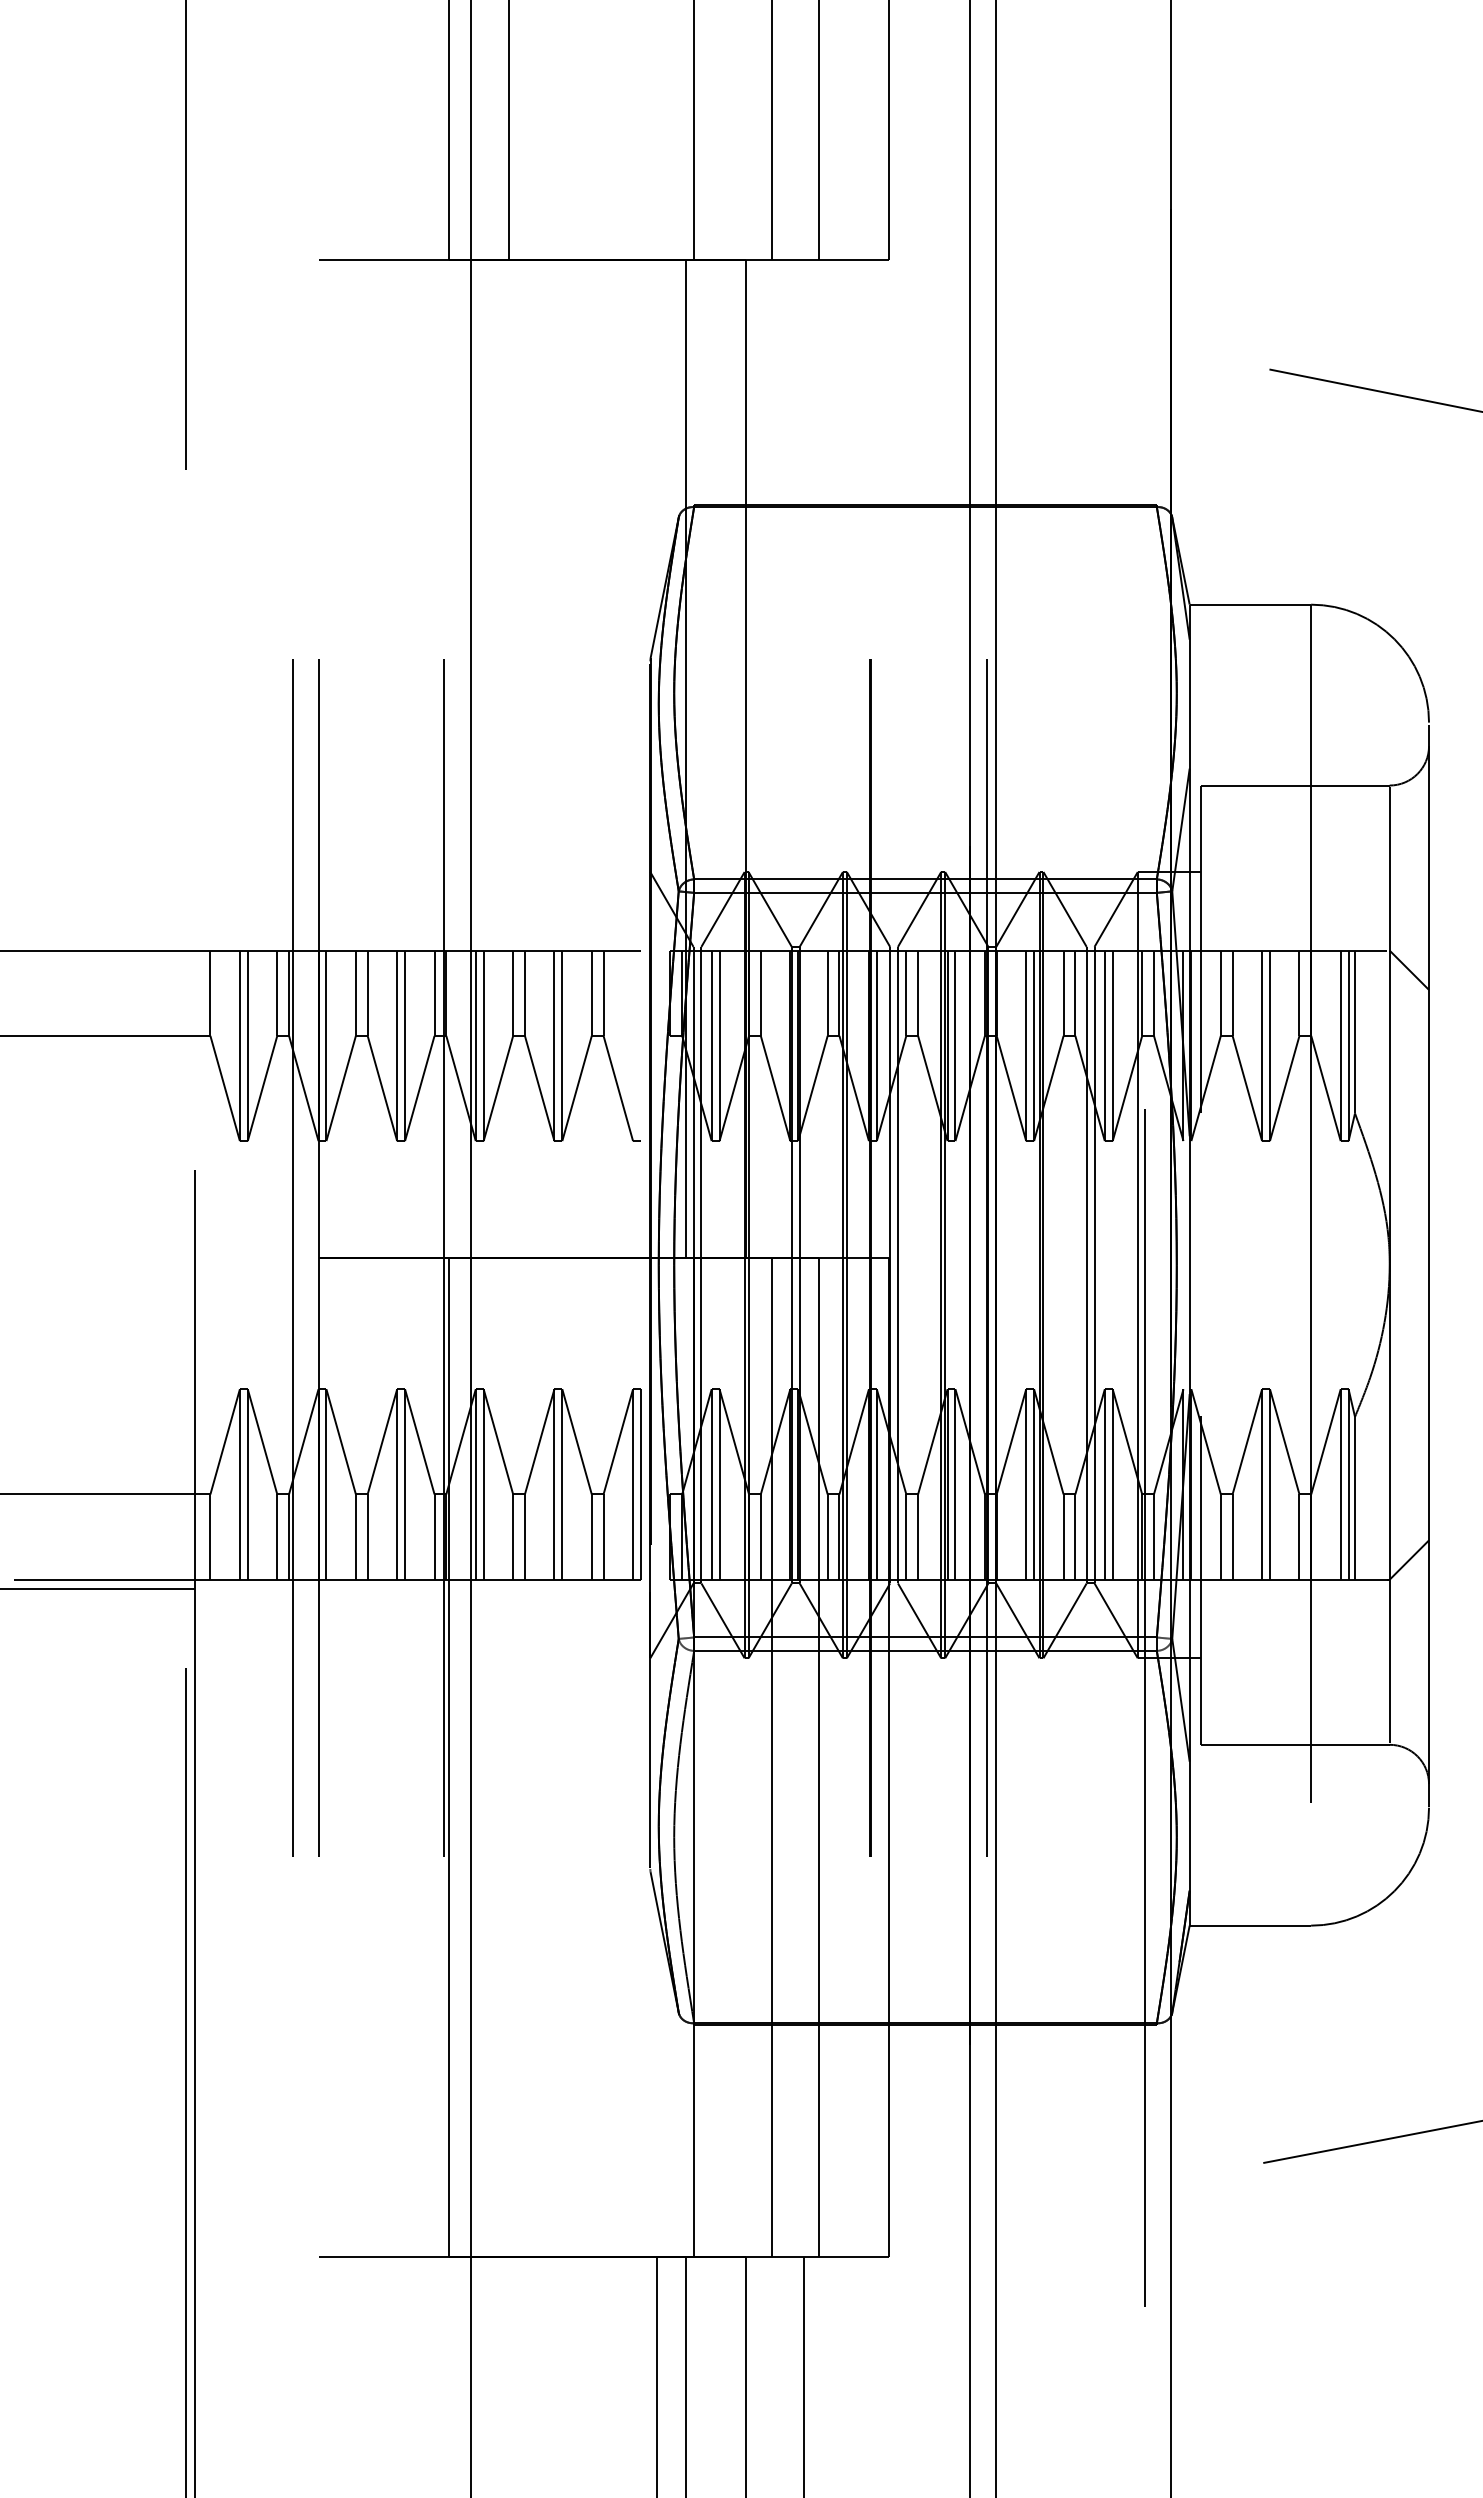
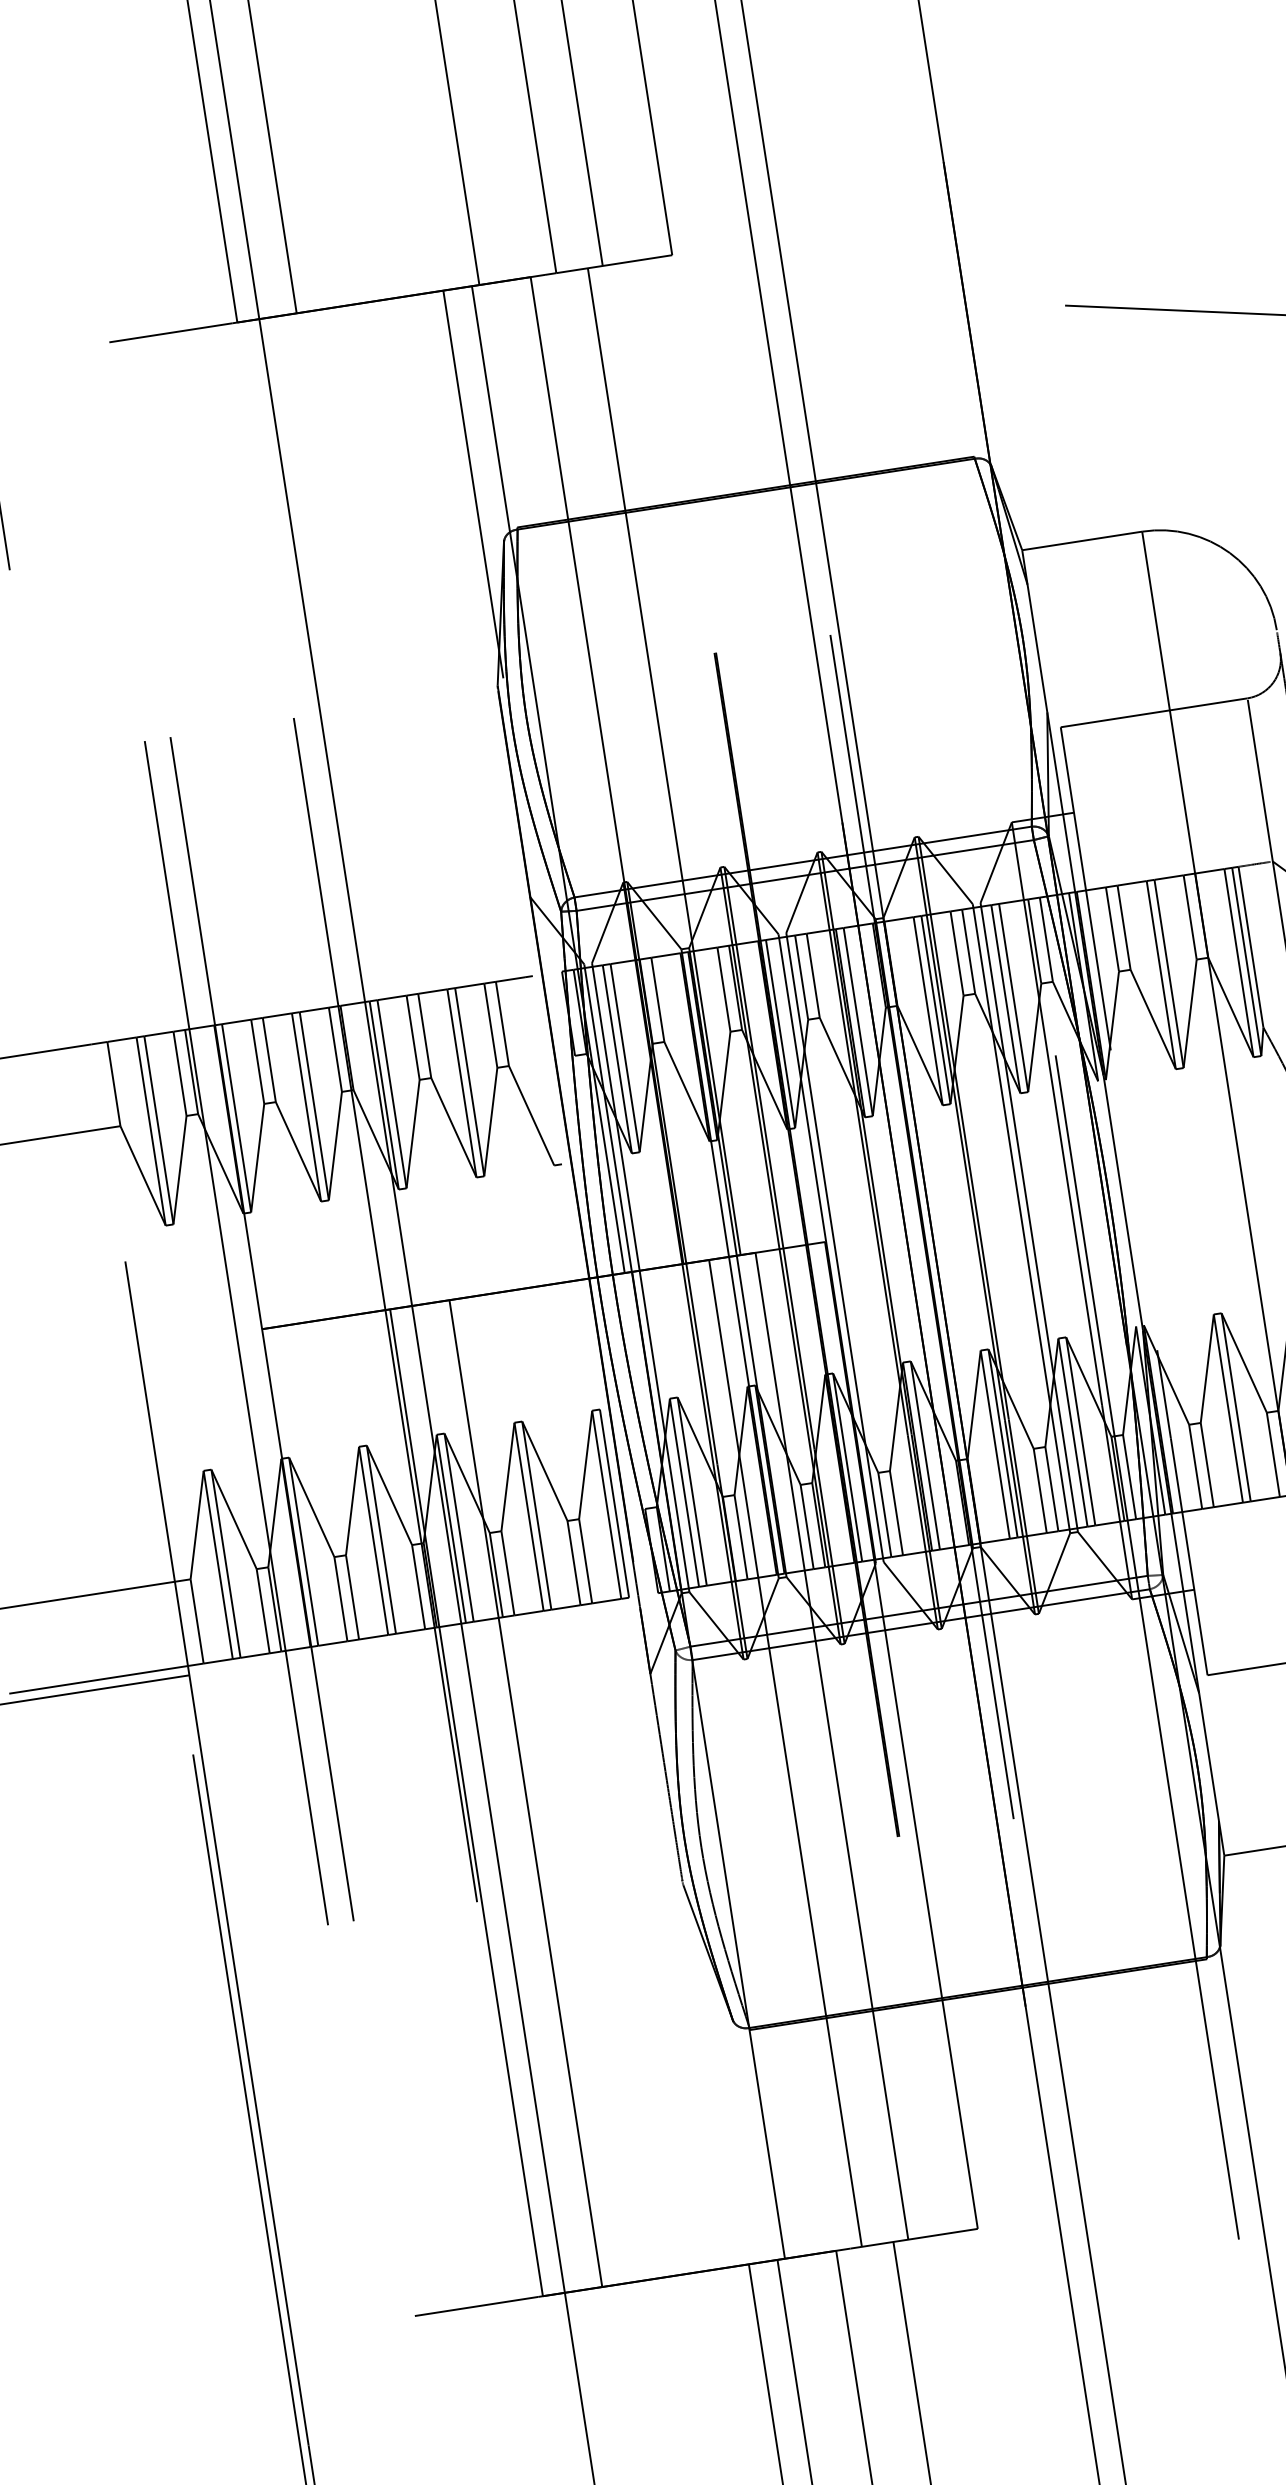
line: (657, 455) -> (473, 484), added
line: (803, 758) -> (664, 761), added
line: (508, 1757) -> (525, 1793), added

